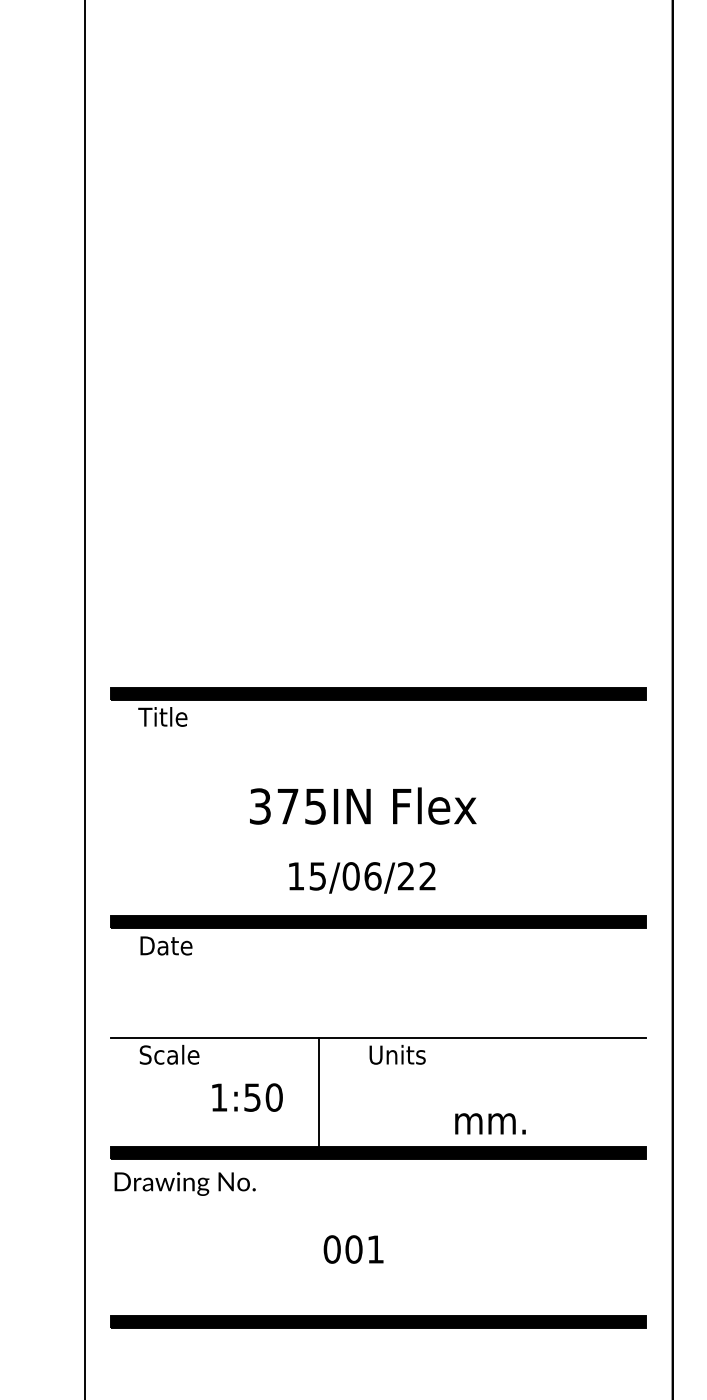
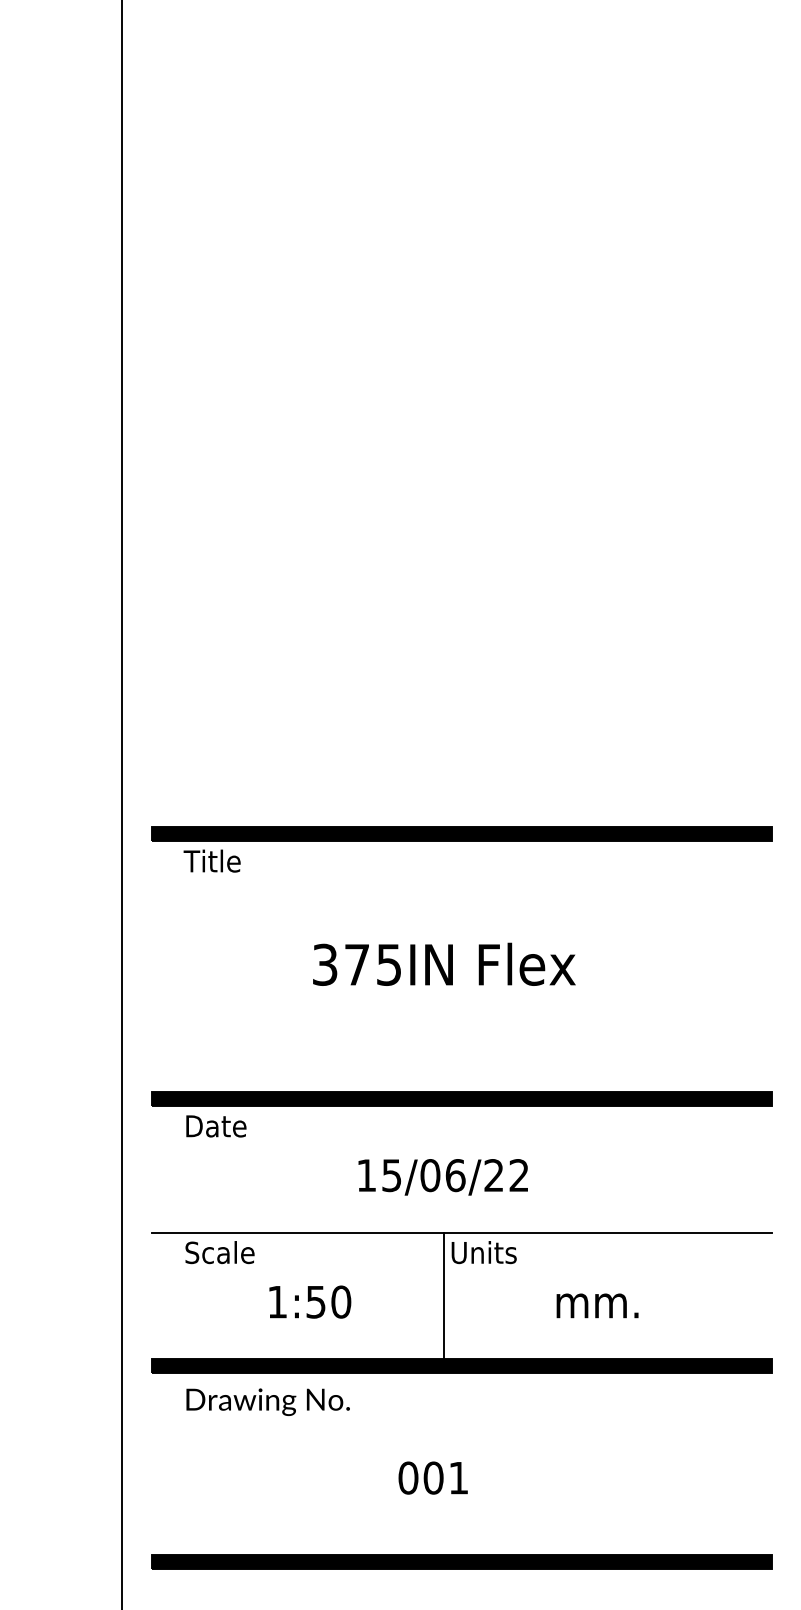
text: (362, 877) -> (443, 1176), moved
line: (318, 1091) -> (443, 1295), moved
text: (490, 1123) -> (597, 1305), moved
text: (184, 1183) -> (267, 1401), moved

